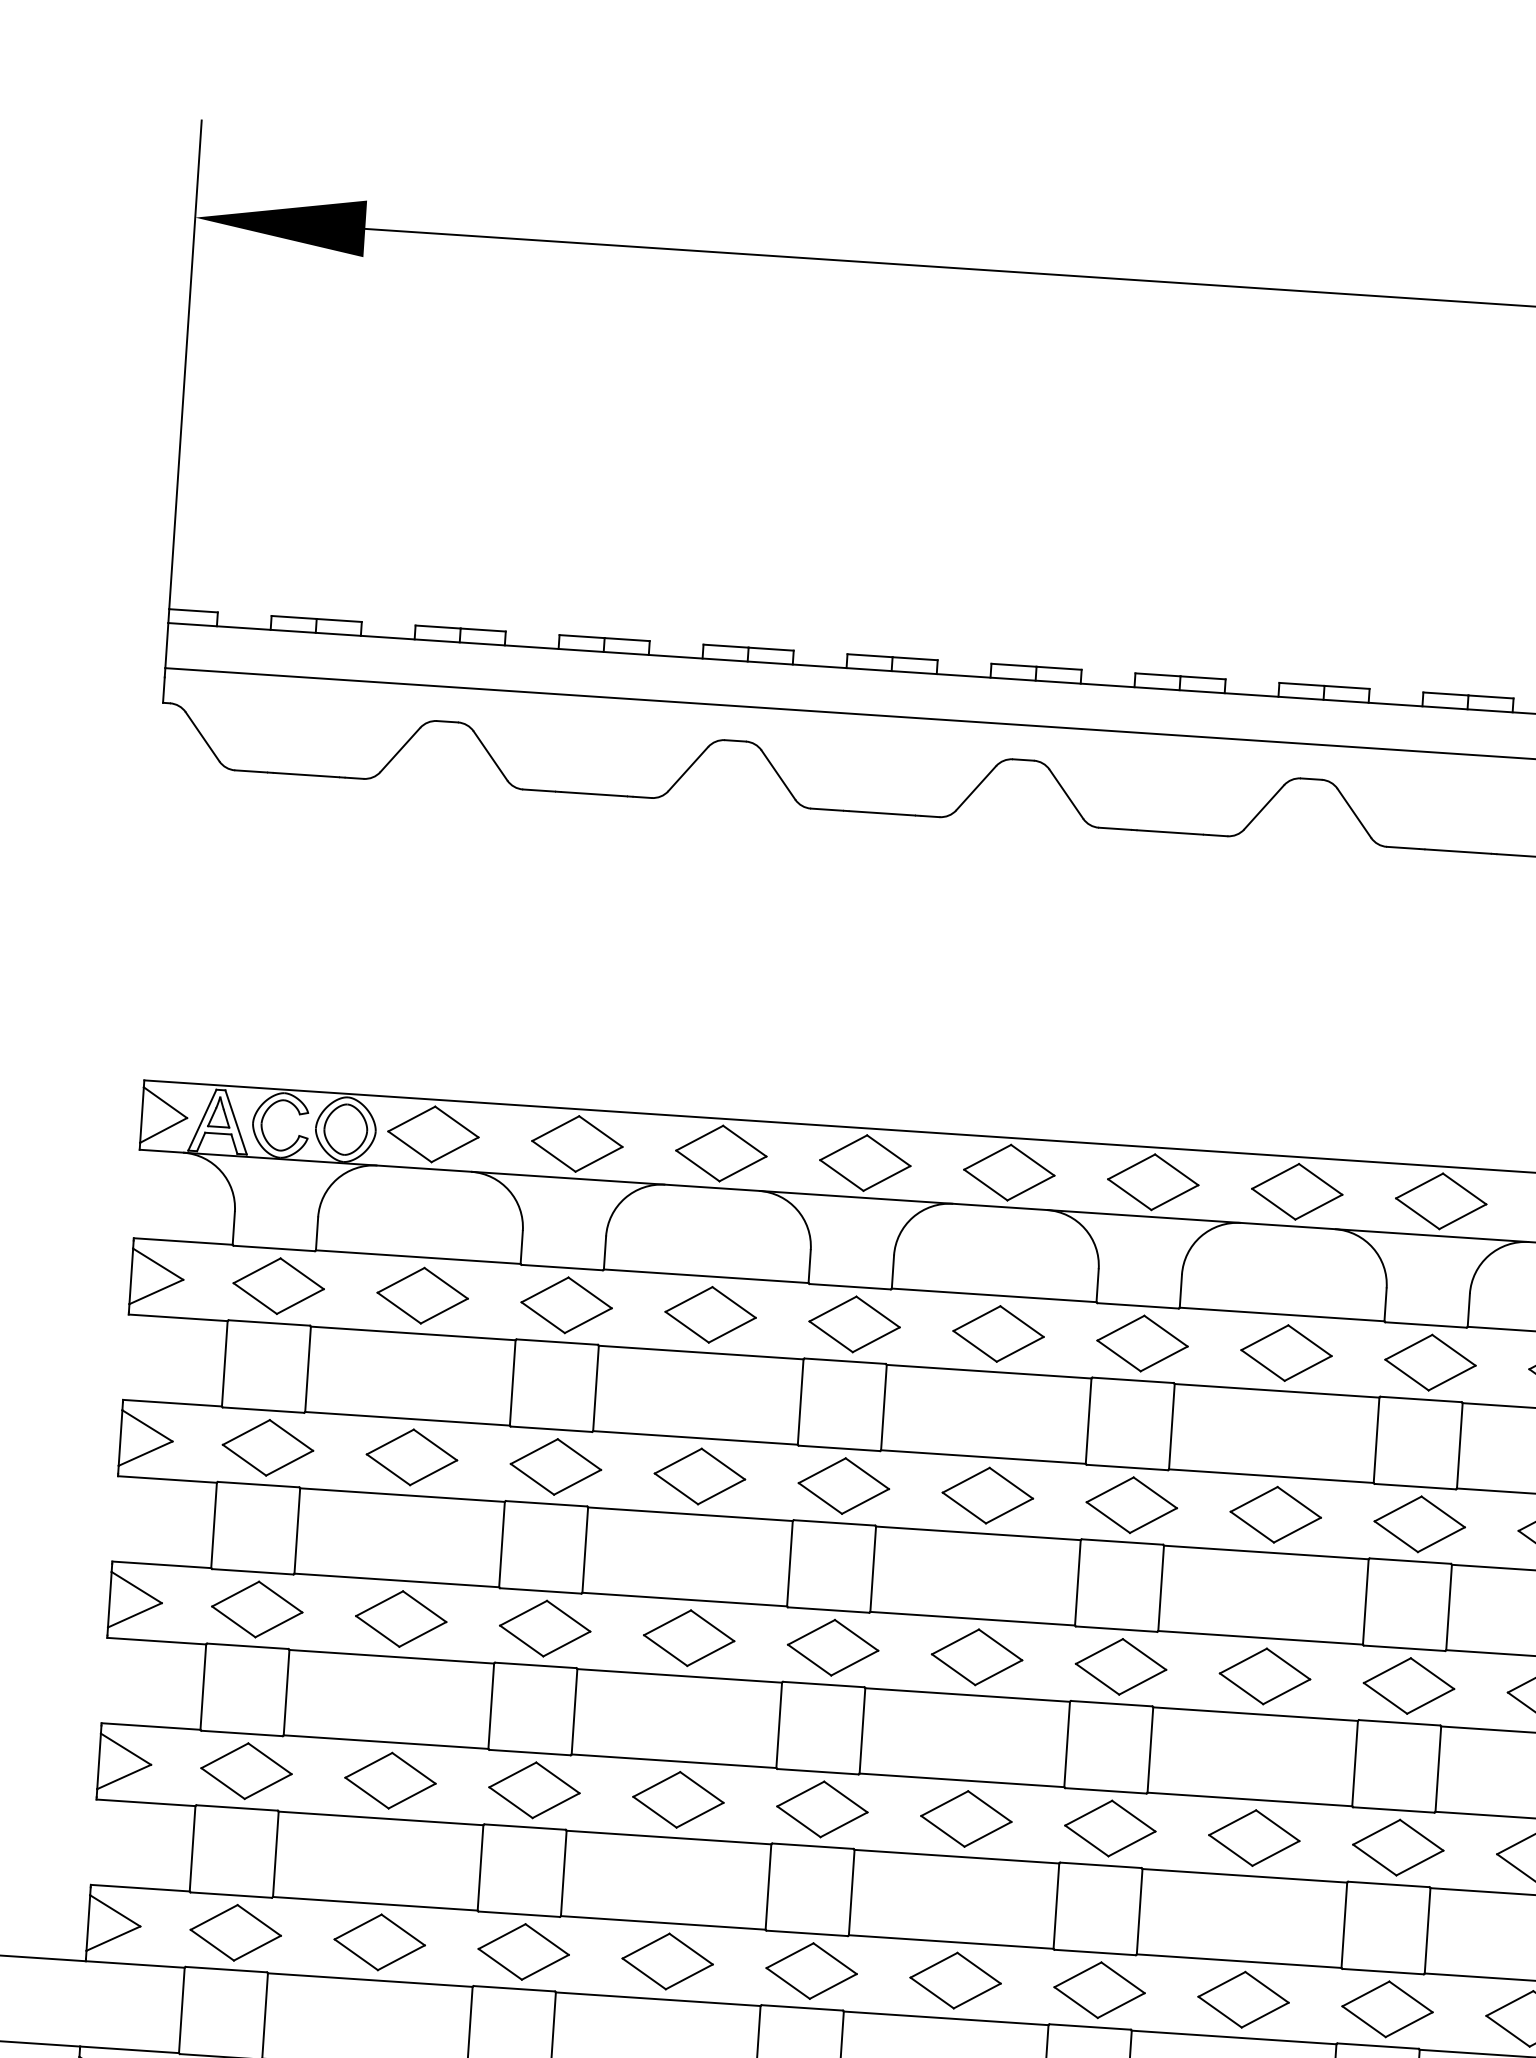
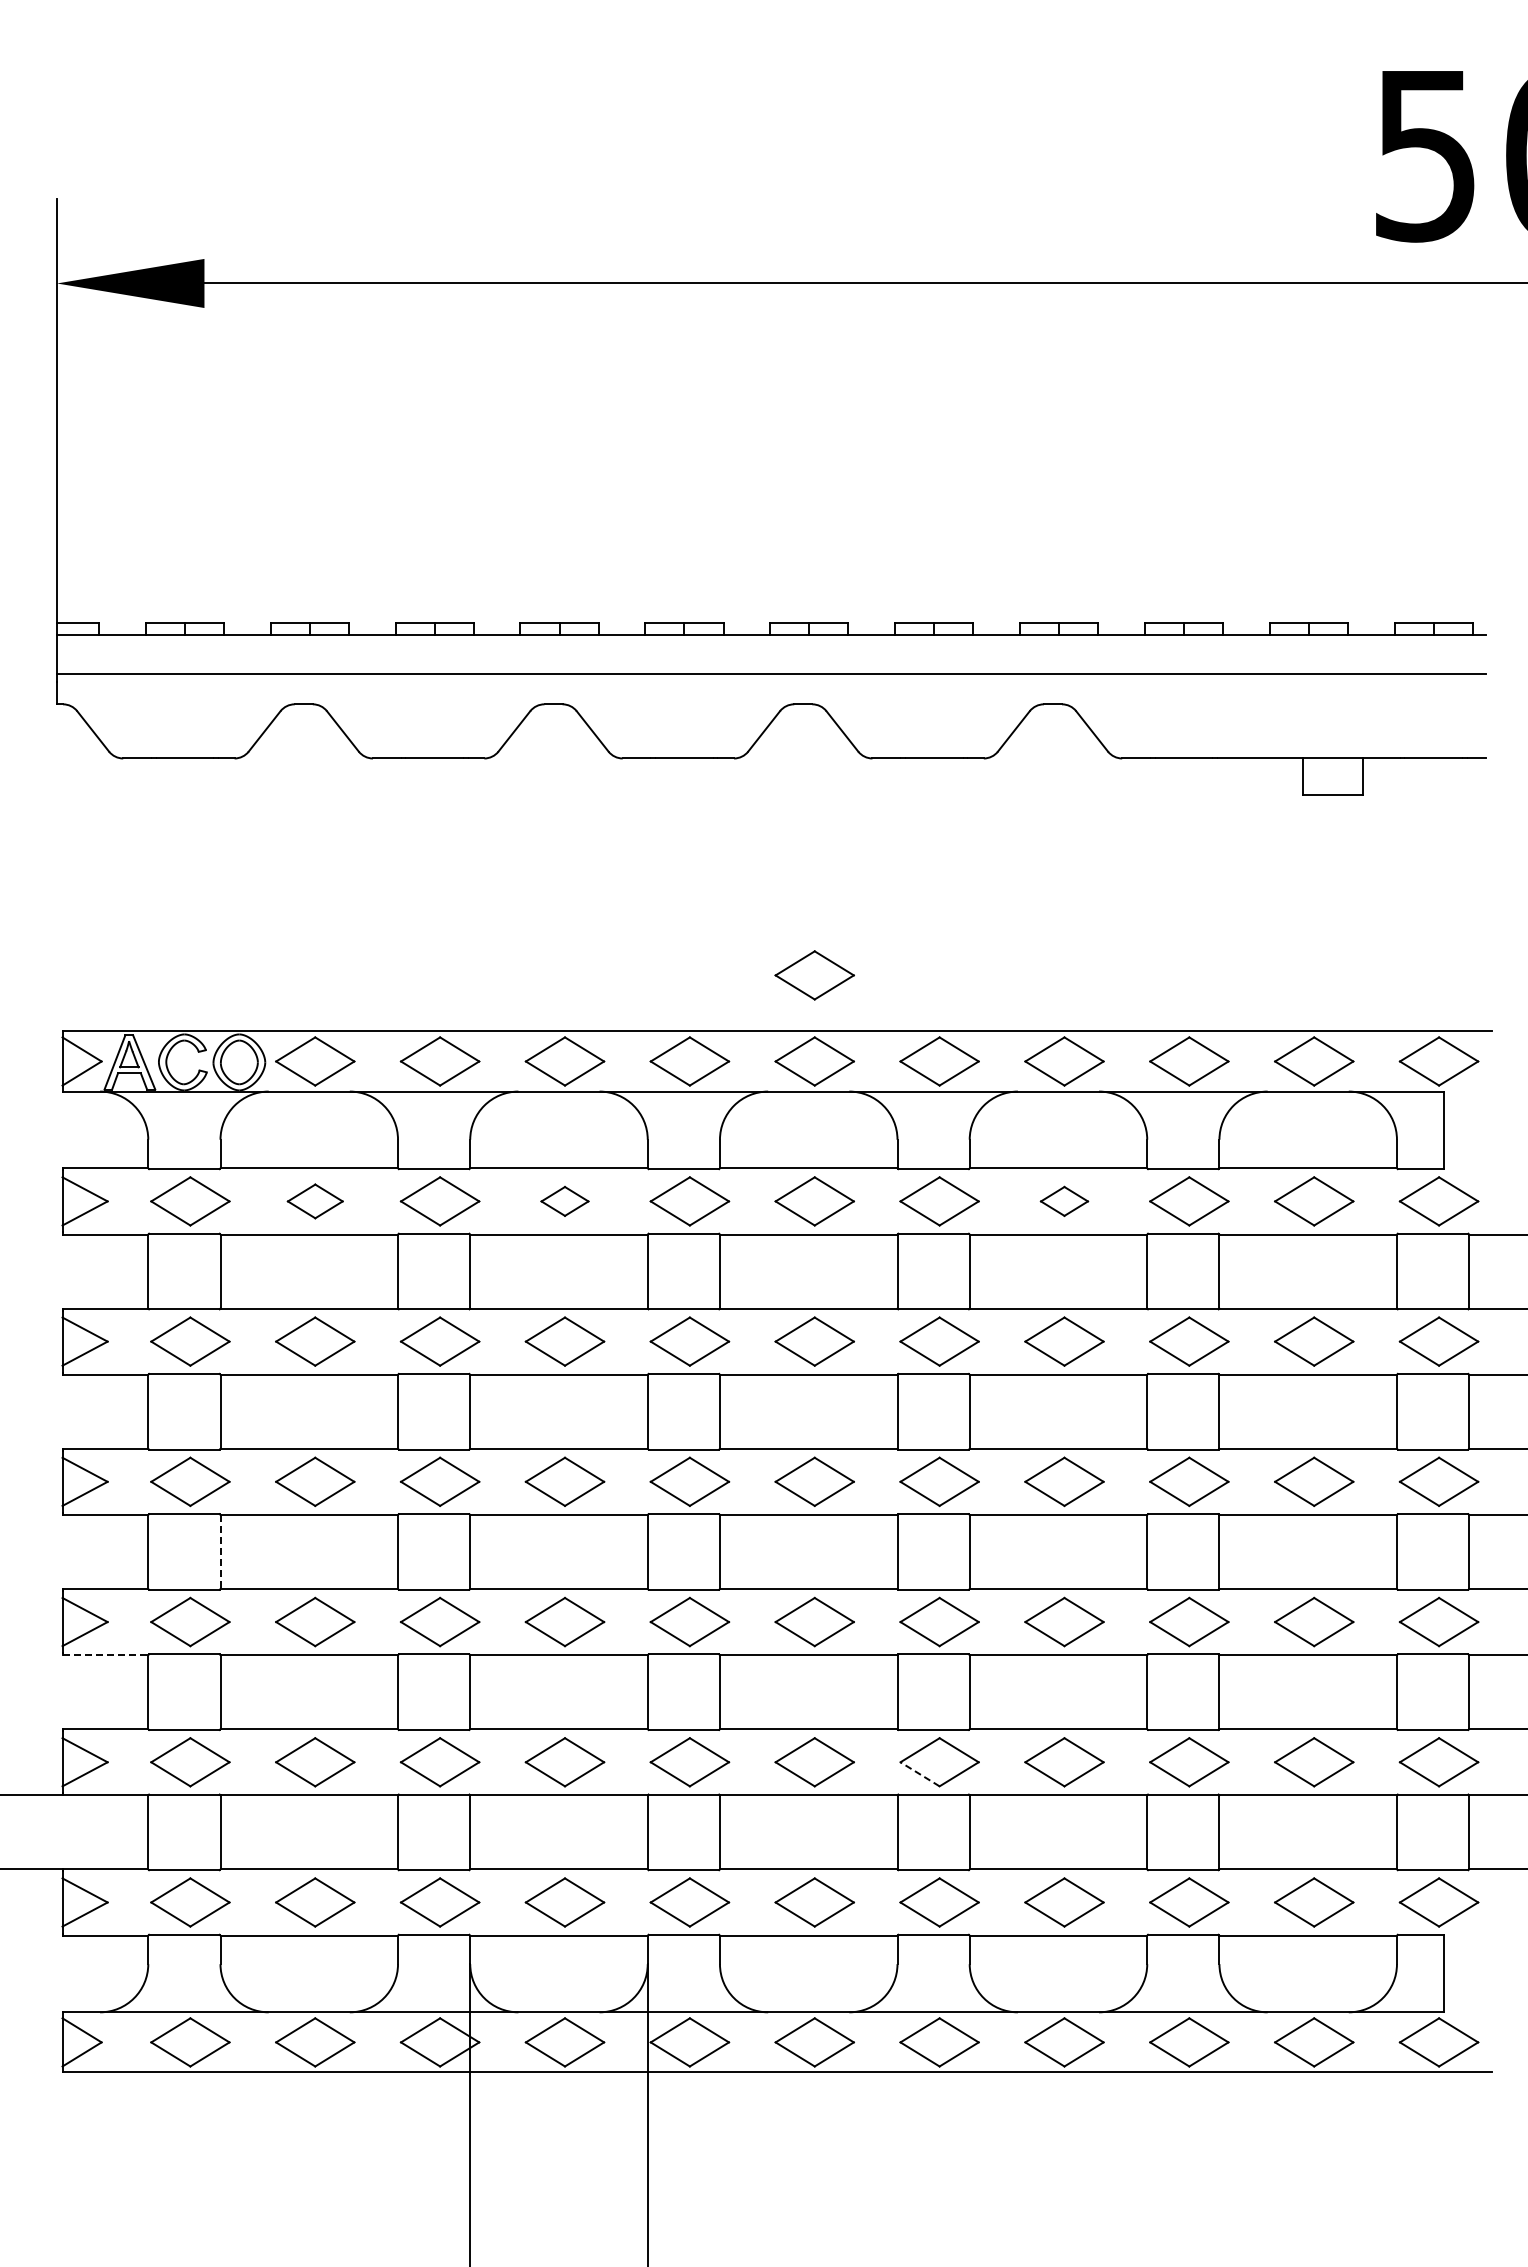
part: (1015, 1073) -> (814, 975), added
part: (422, 1295) -> (315, 1201), size x0.7
part: (710, 1314) -> (564, 1201), size x0.6
part: (1286, 1353) -> (1064, 1201), size x0.6
line: (286, 1693) -> (220, 1552), solid -> dashed
line: (146, 1803) -> (105, 1655), solid -> dashed
line: (1076, 2002) -> (920, 1774), solid -> dashed

